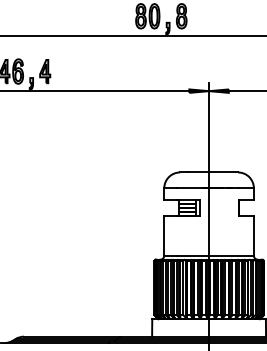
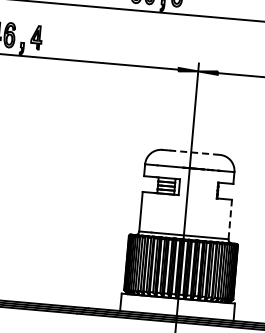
line: (213, 172) -> (195, 152), solid -> dashed
line: (253, 235) -> (229, 219), solid -> dashed

